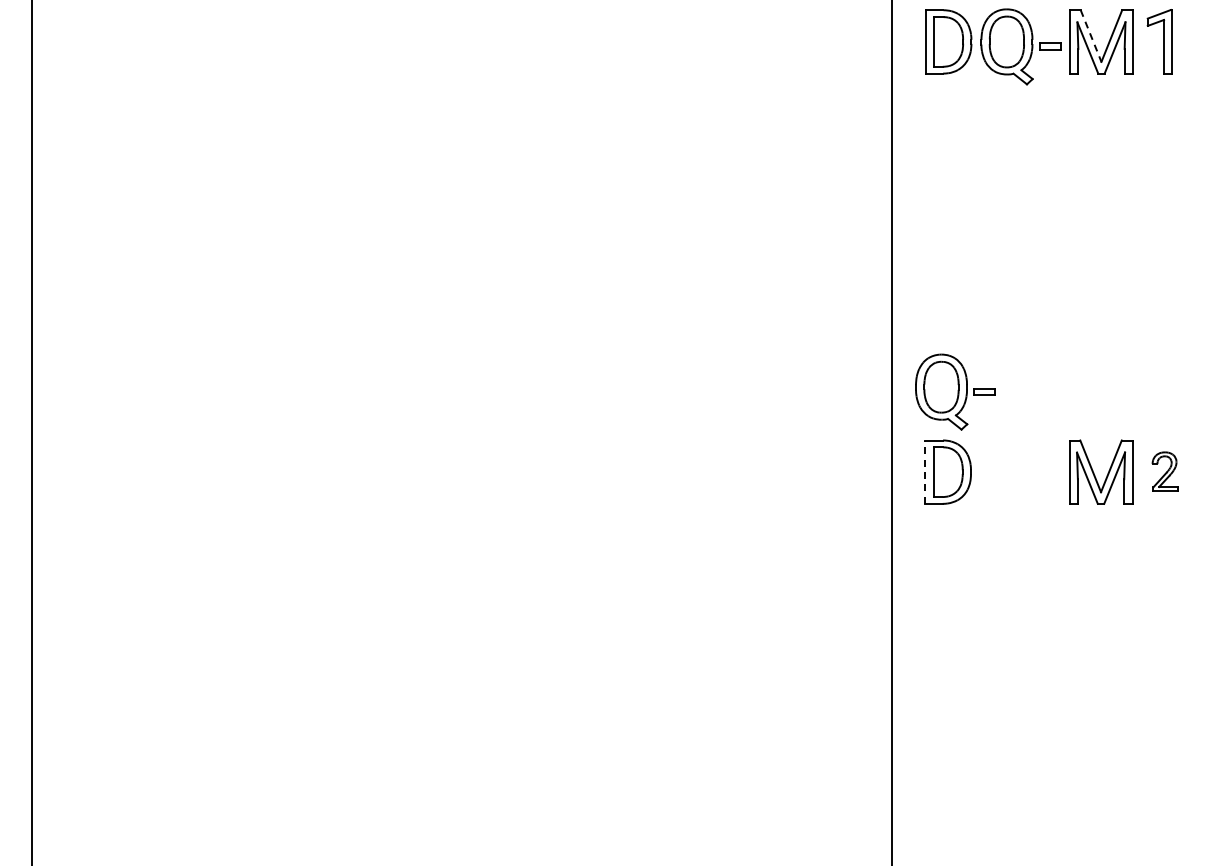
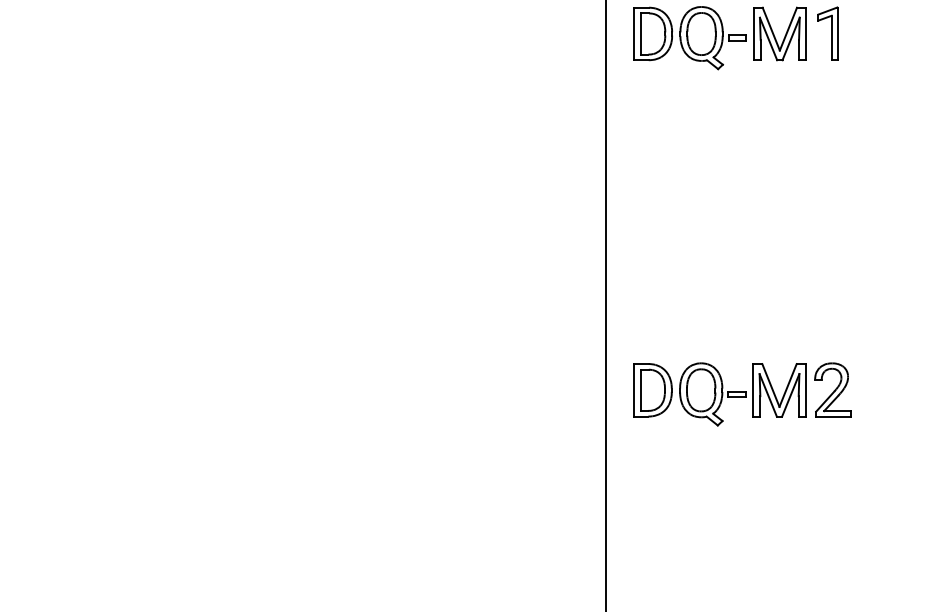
line: (1091, 36) -> (771, 29), dashed -> solid
part: (955, 391) -> (712, 393), moved
part: (1165, 471) -> (832, 389), size x1.67
line: (925, 472) -> (634, 390), dashed -> solid

